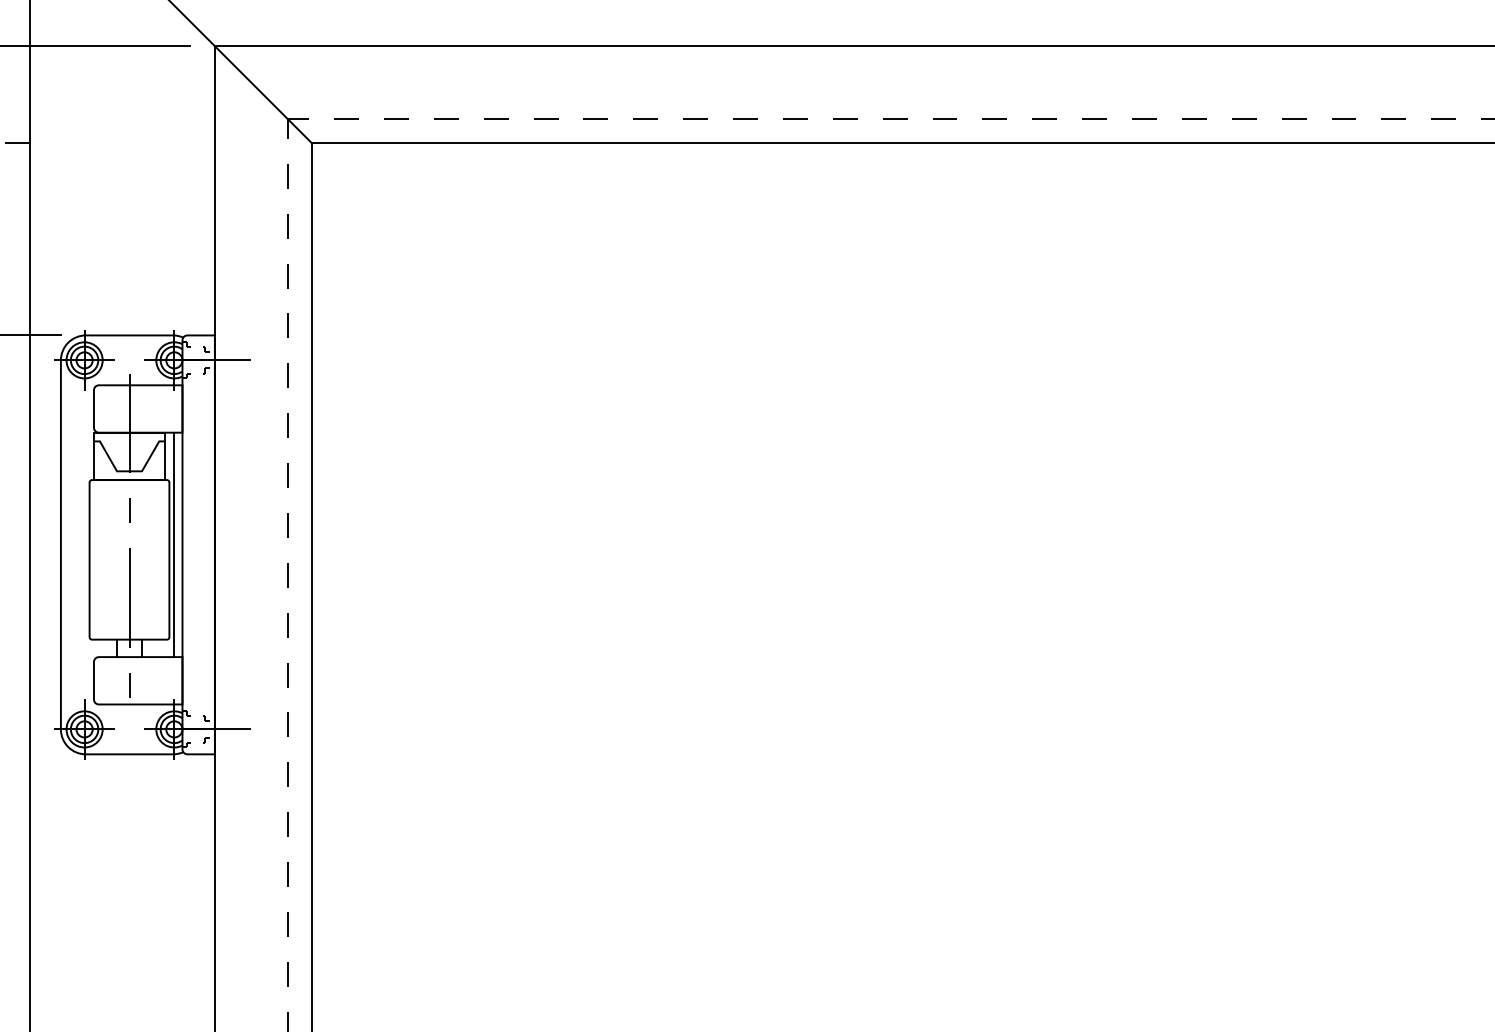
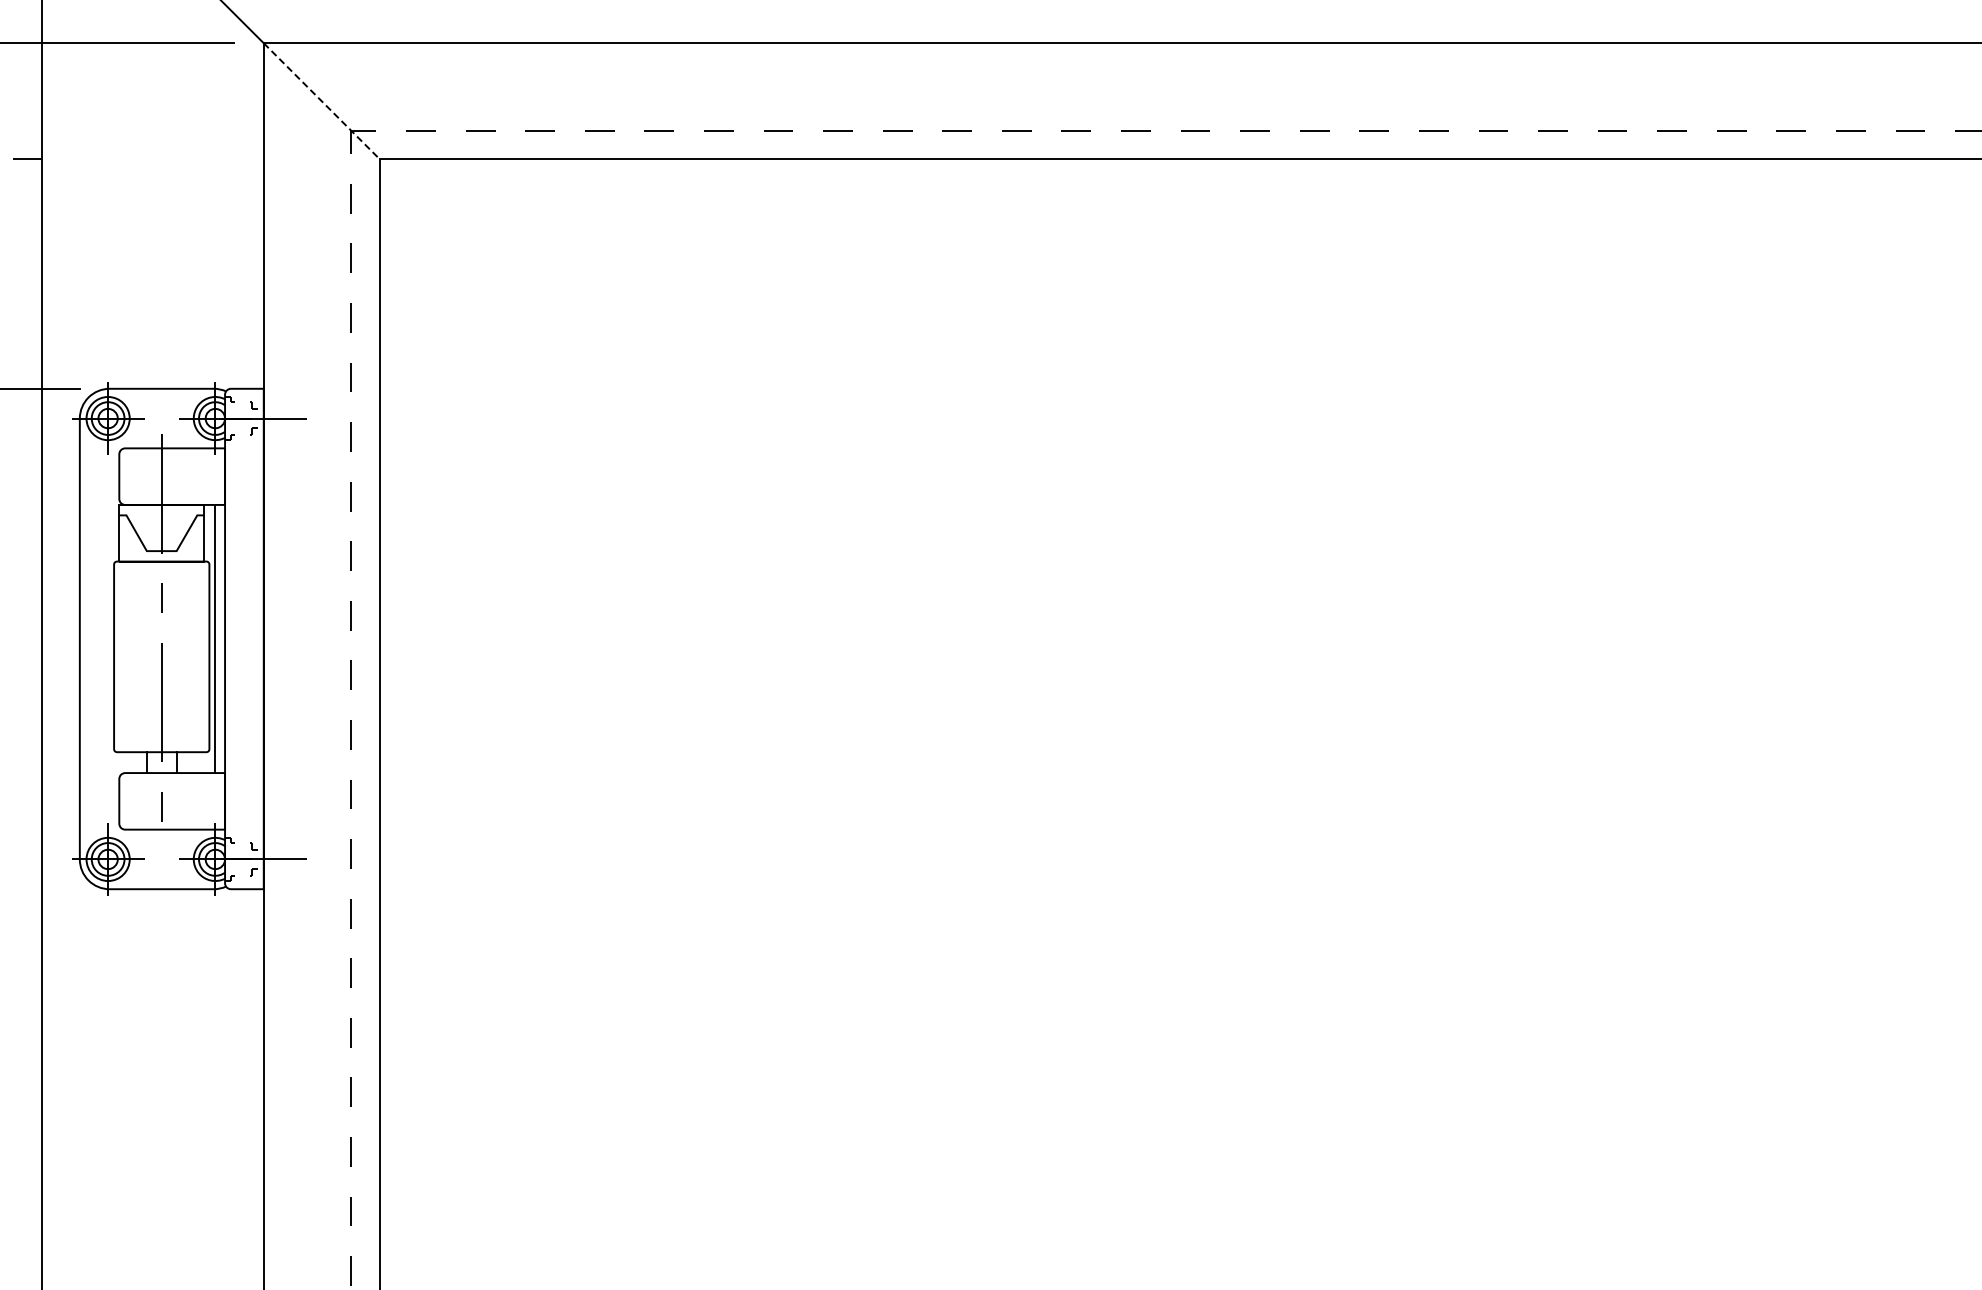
line: (263, 94) -> (321, 101), solid -> dashed

